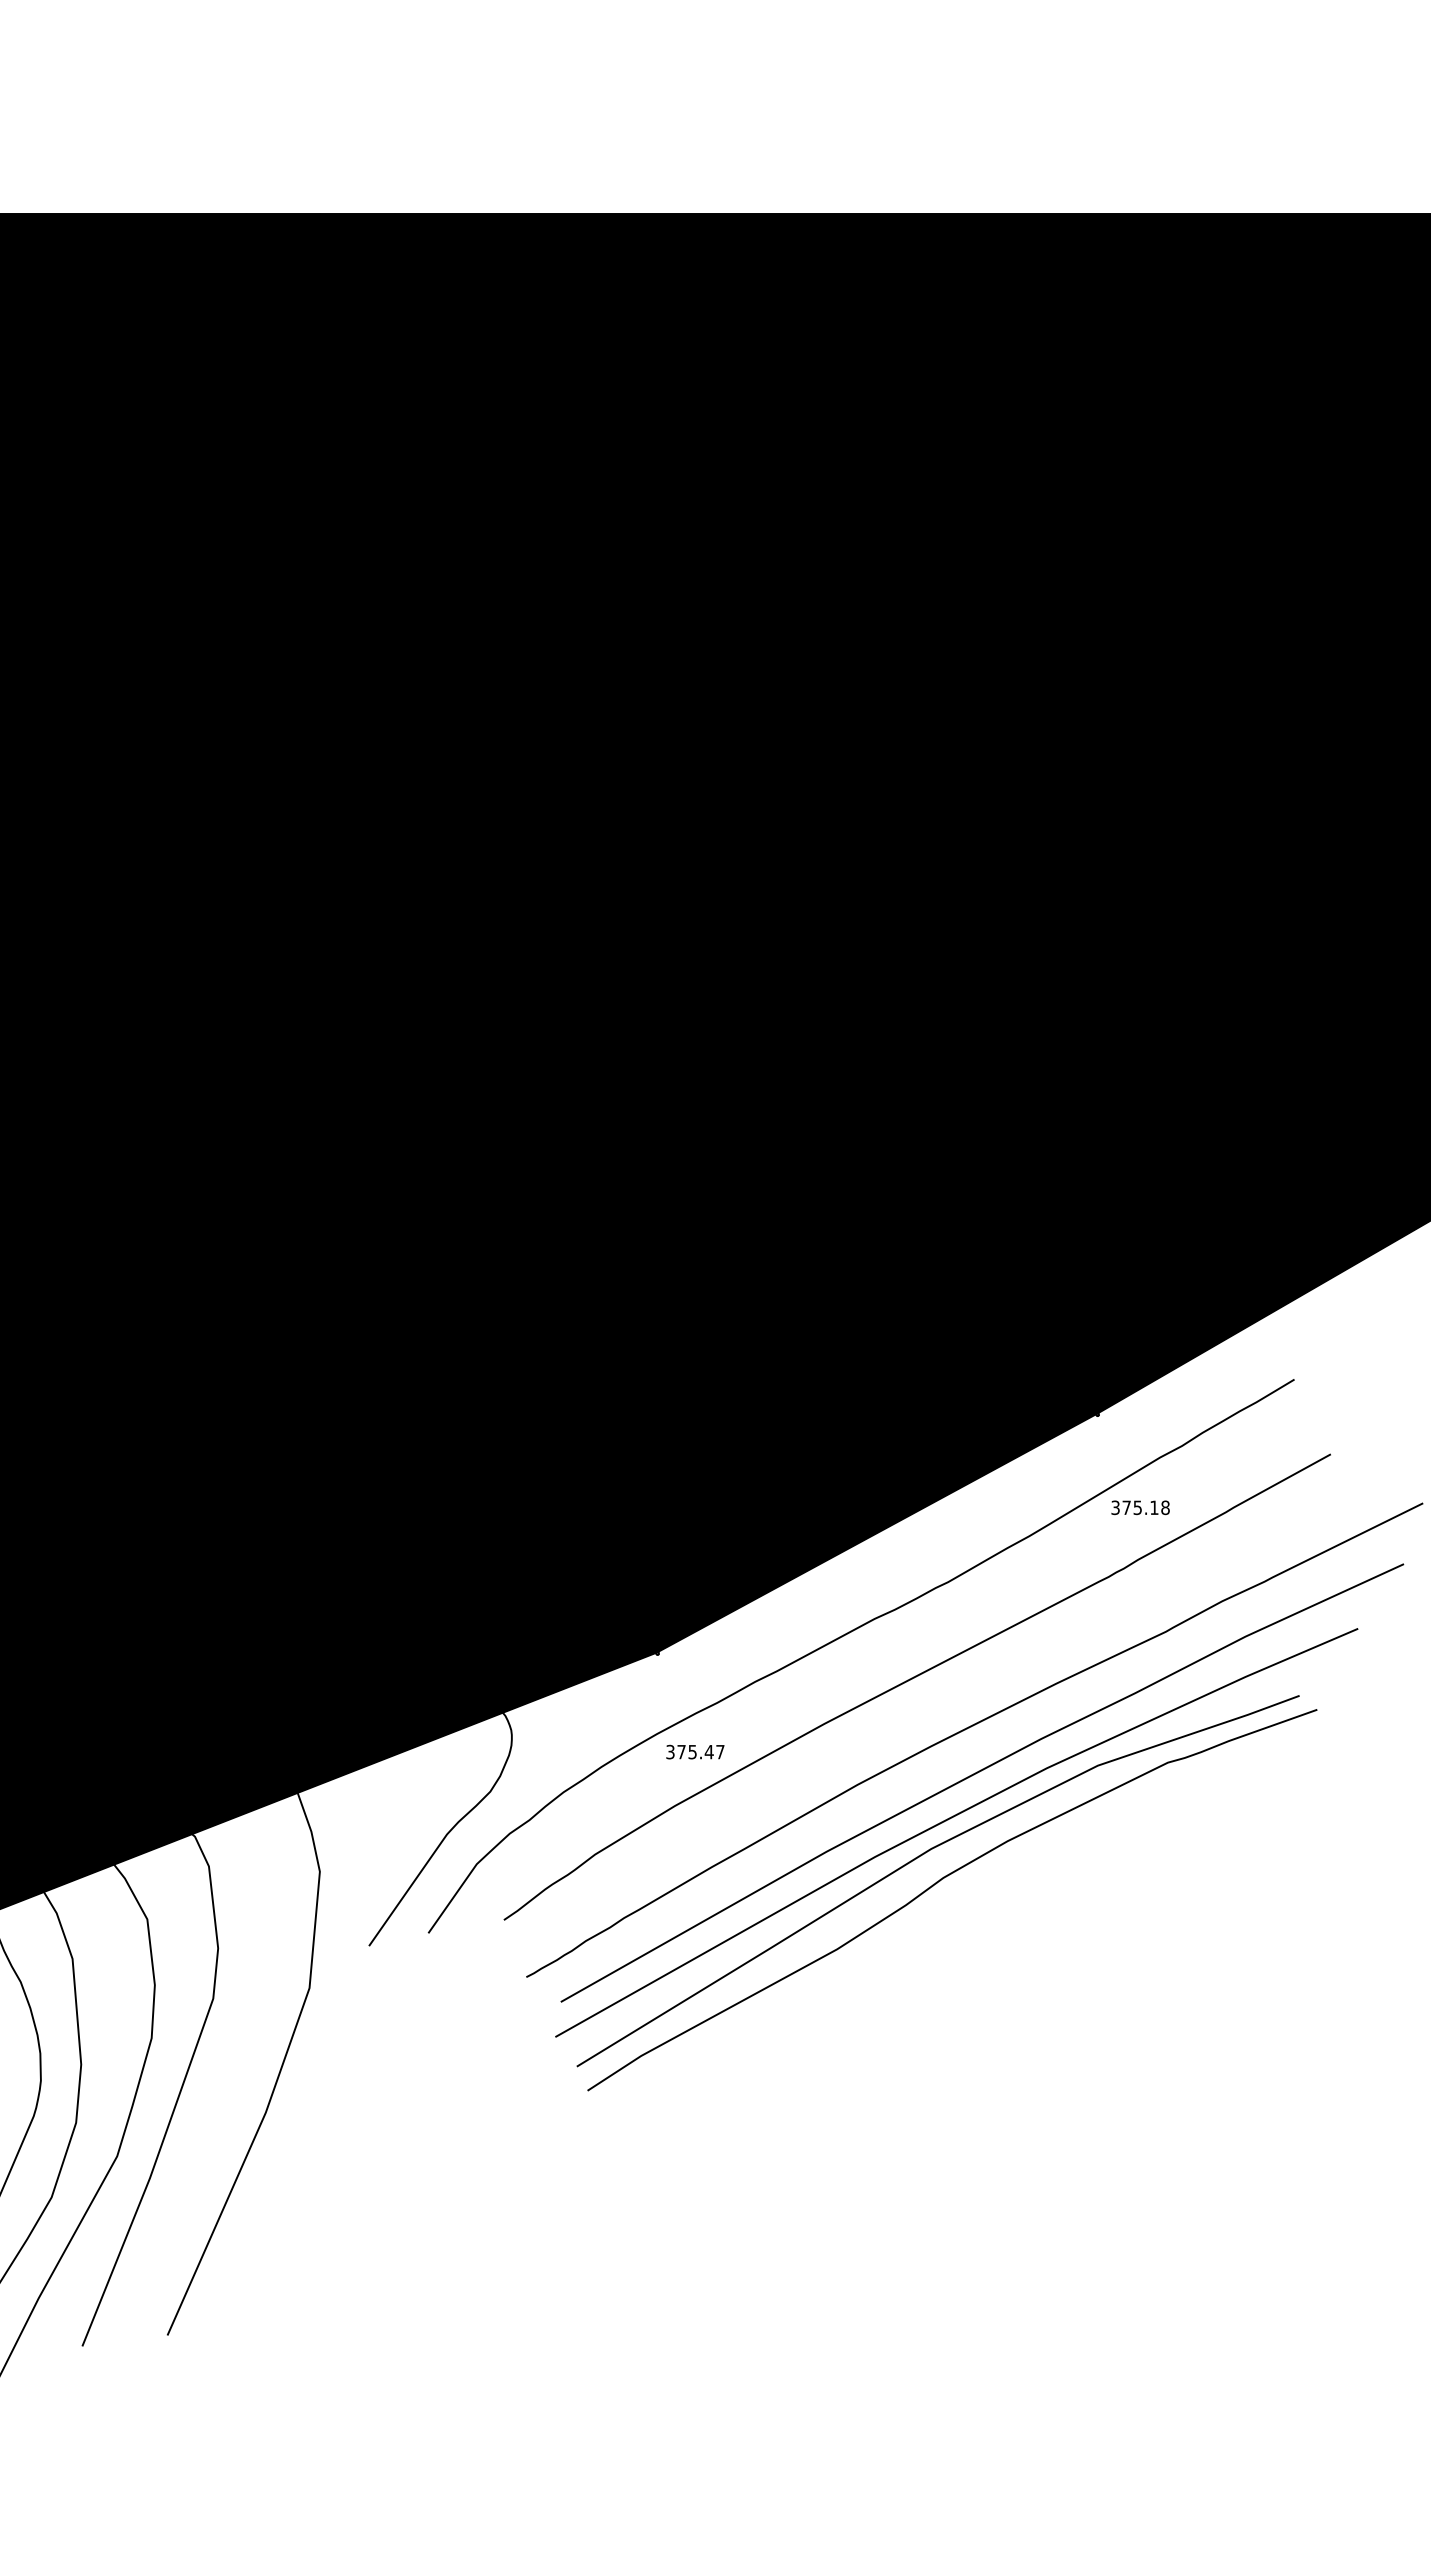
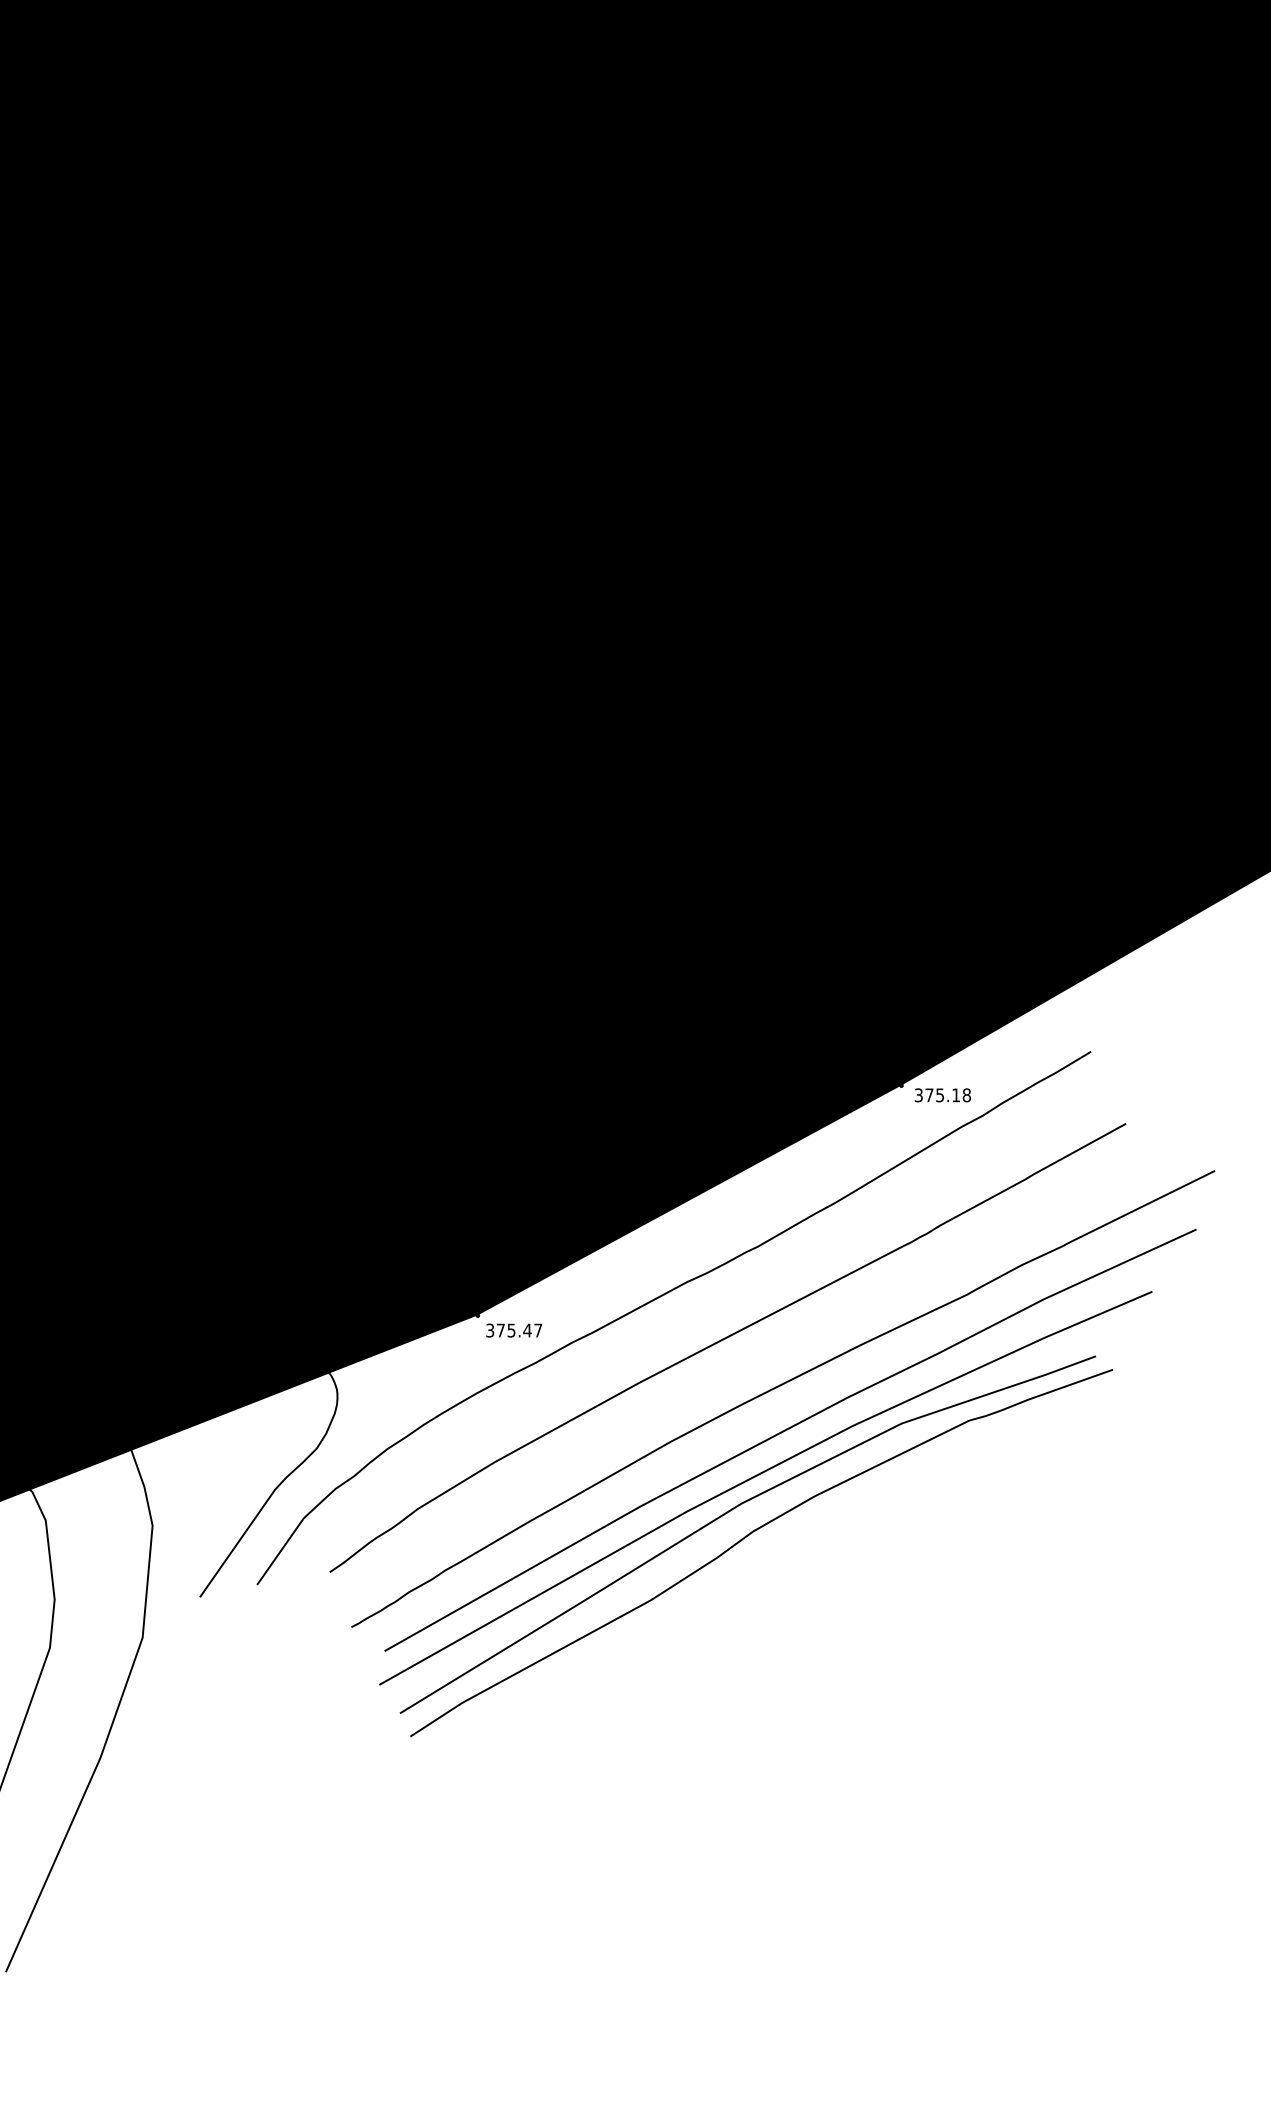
text: (1140, 1507) -> (942, 1095), moved
text: (695, 1751) -> (514, 1329), moved

